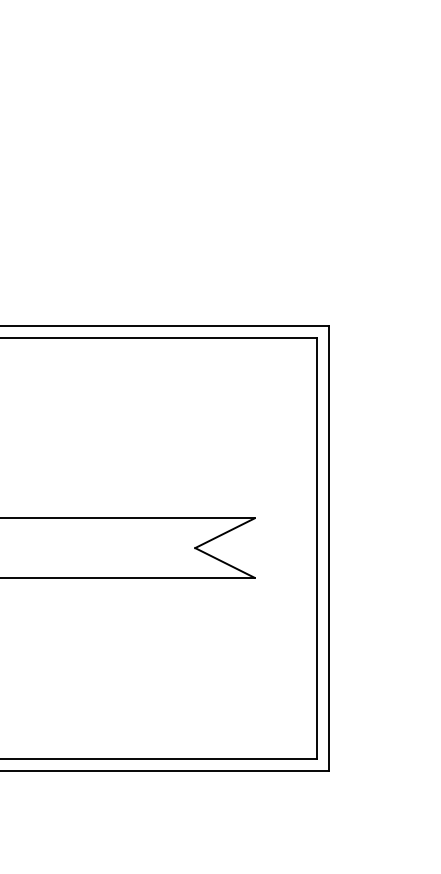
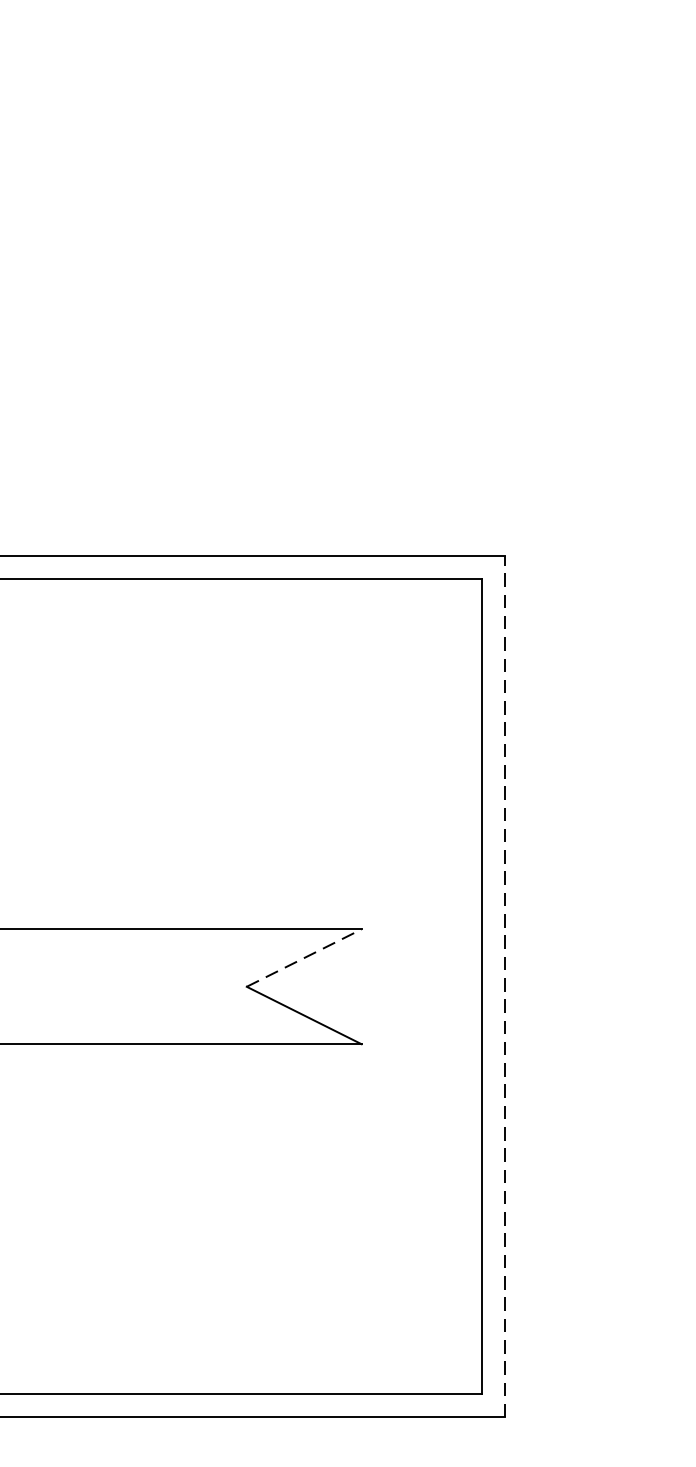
line: (225, 533) -> (305, 958), solid -> dashed
line: (328, 547) -> (504, 985), solid -> dashed

